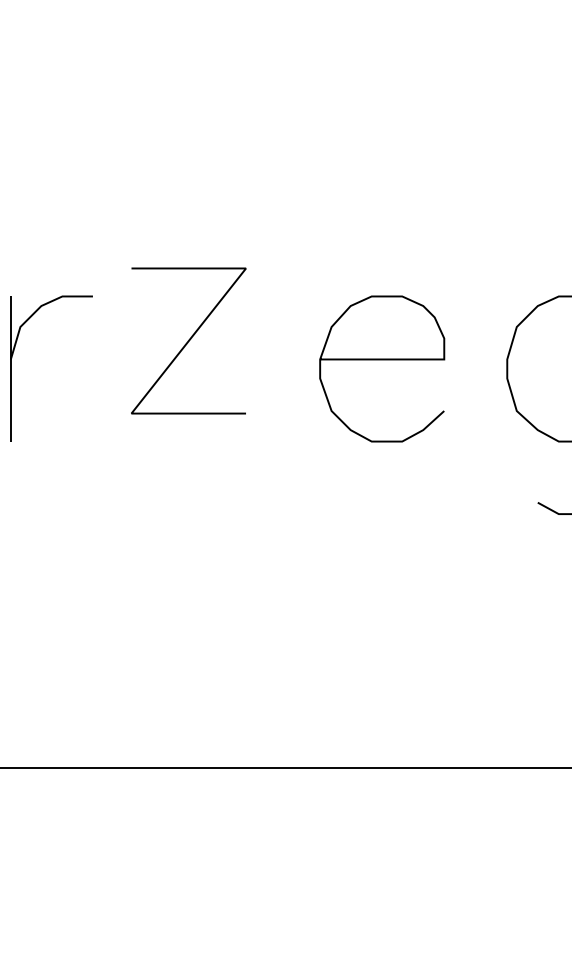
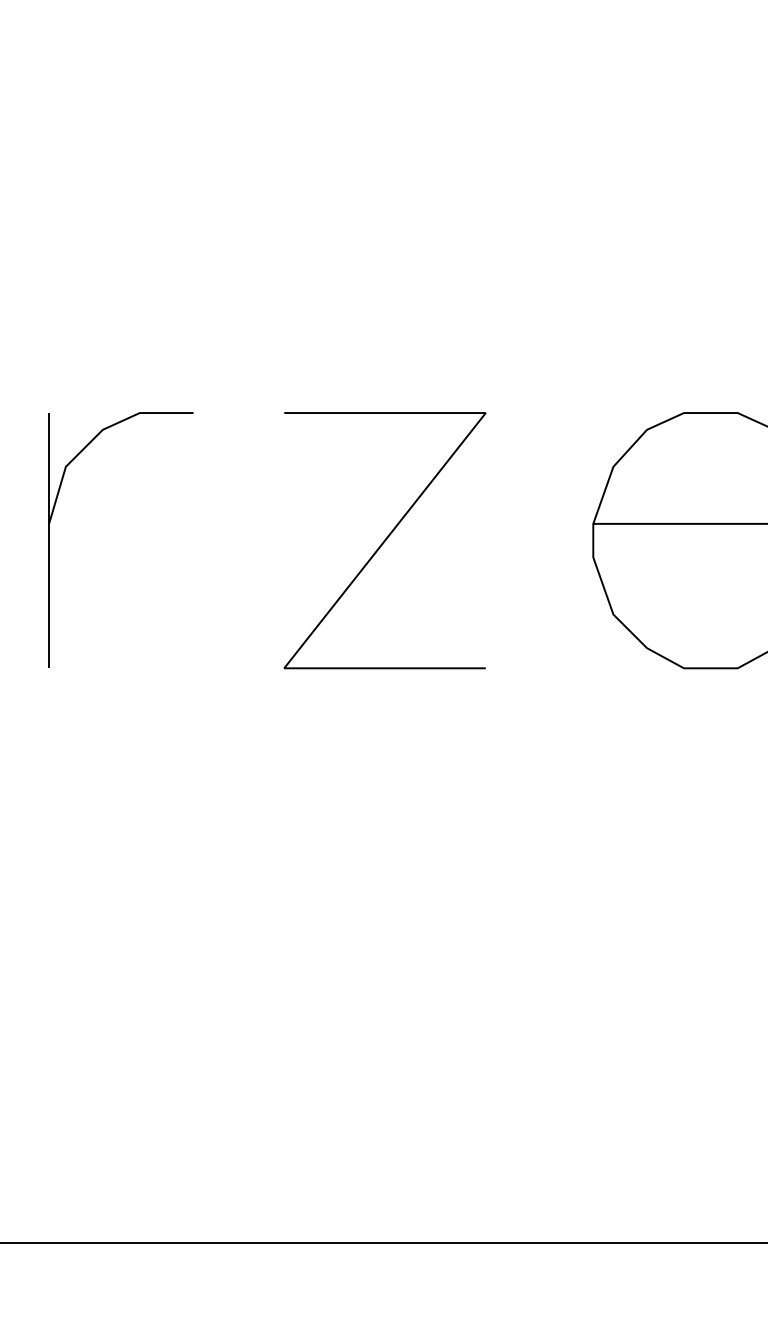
curve: (188, 340) -> (384, 539), moved

